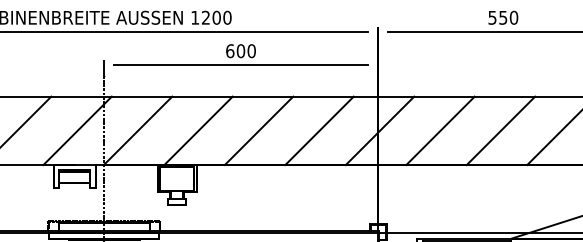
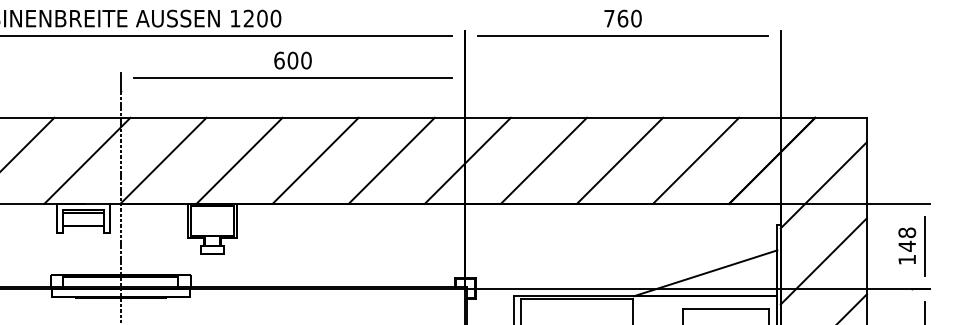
text: (498, 17) -> (616, 18), 550 -> 760

